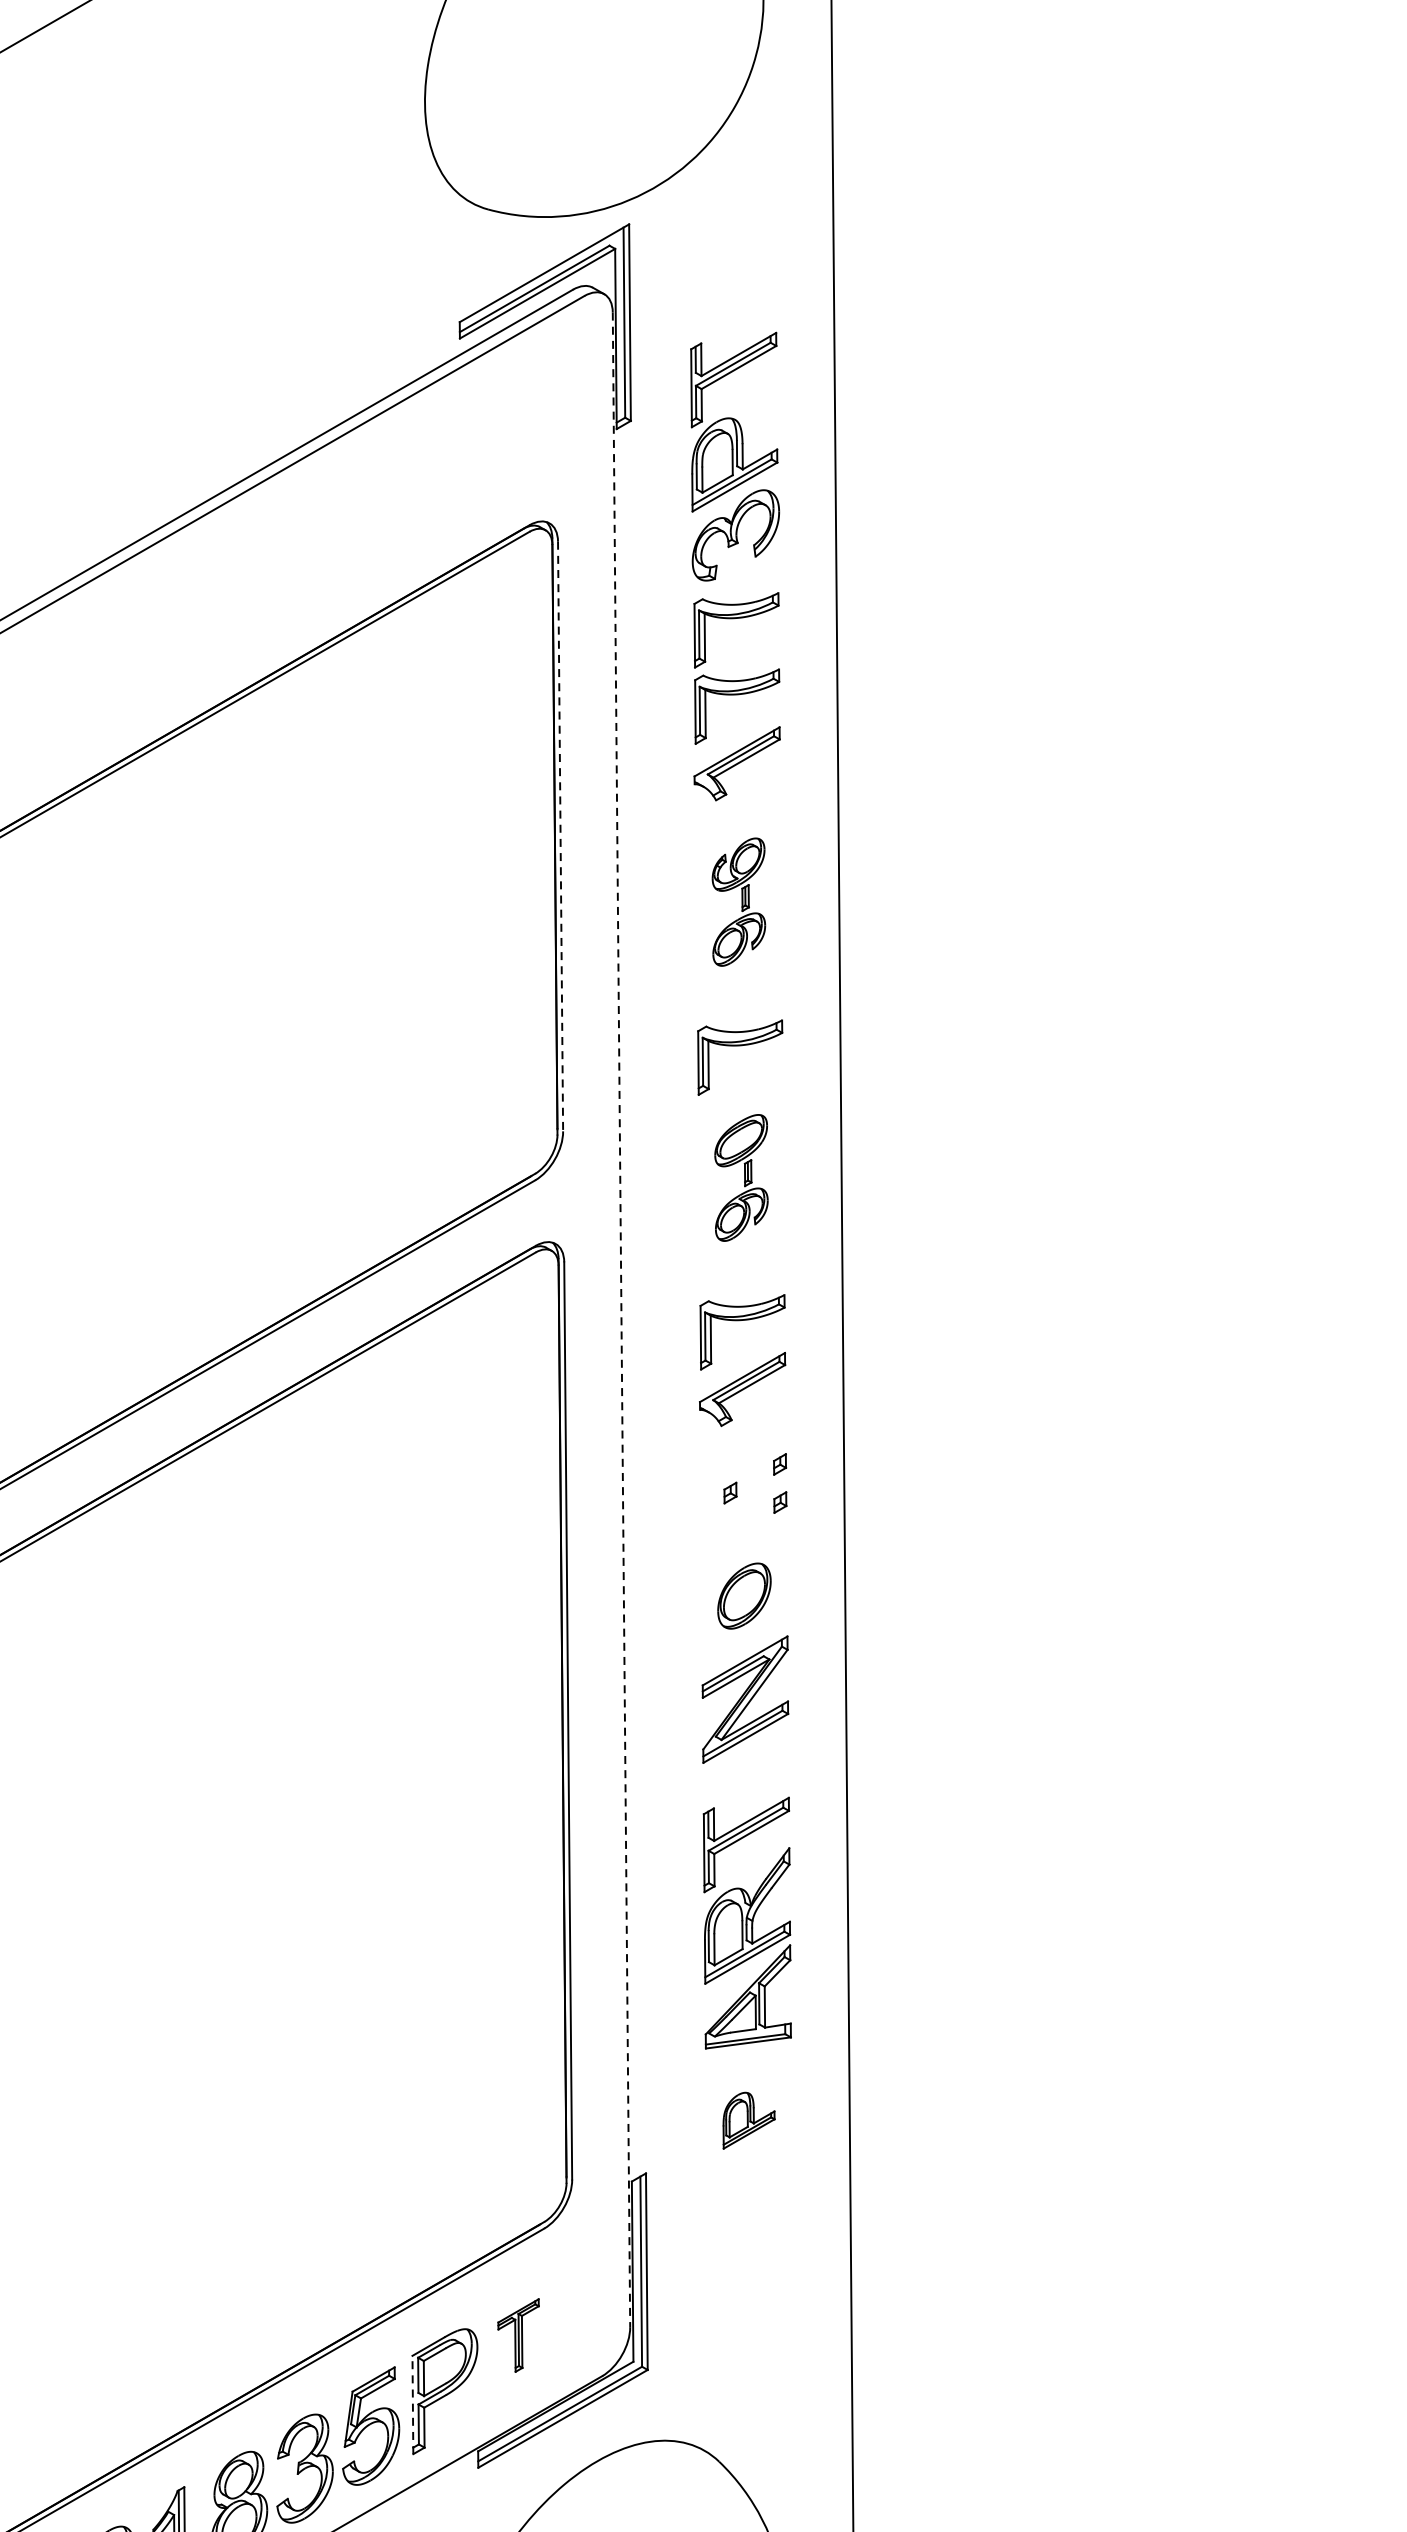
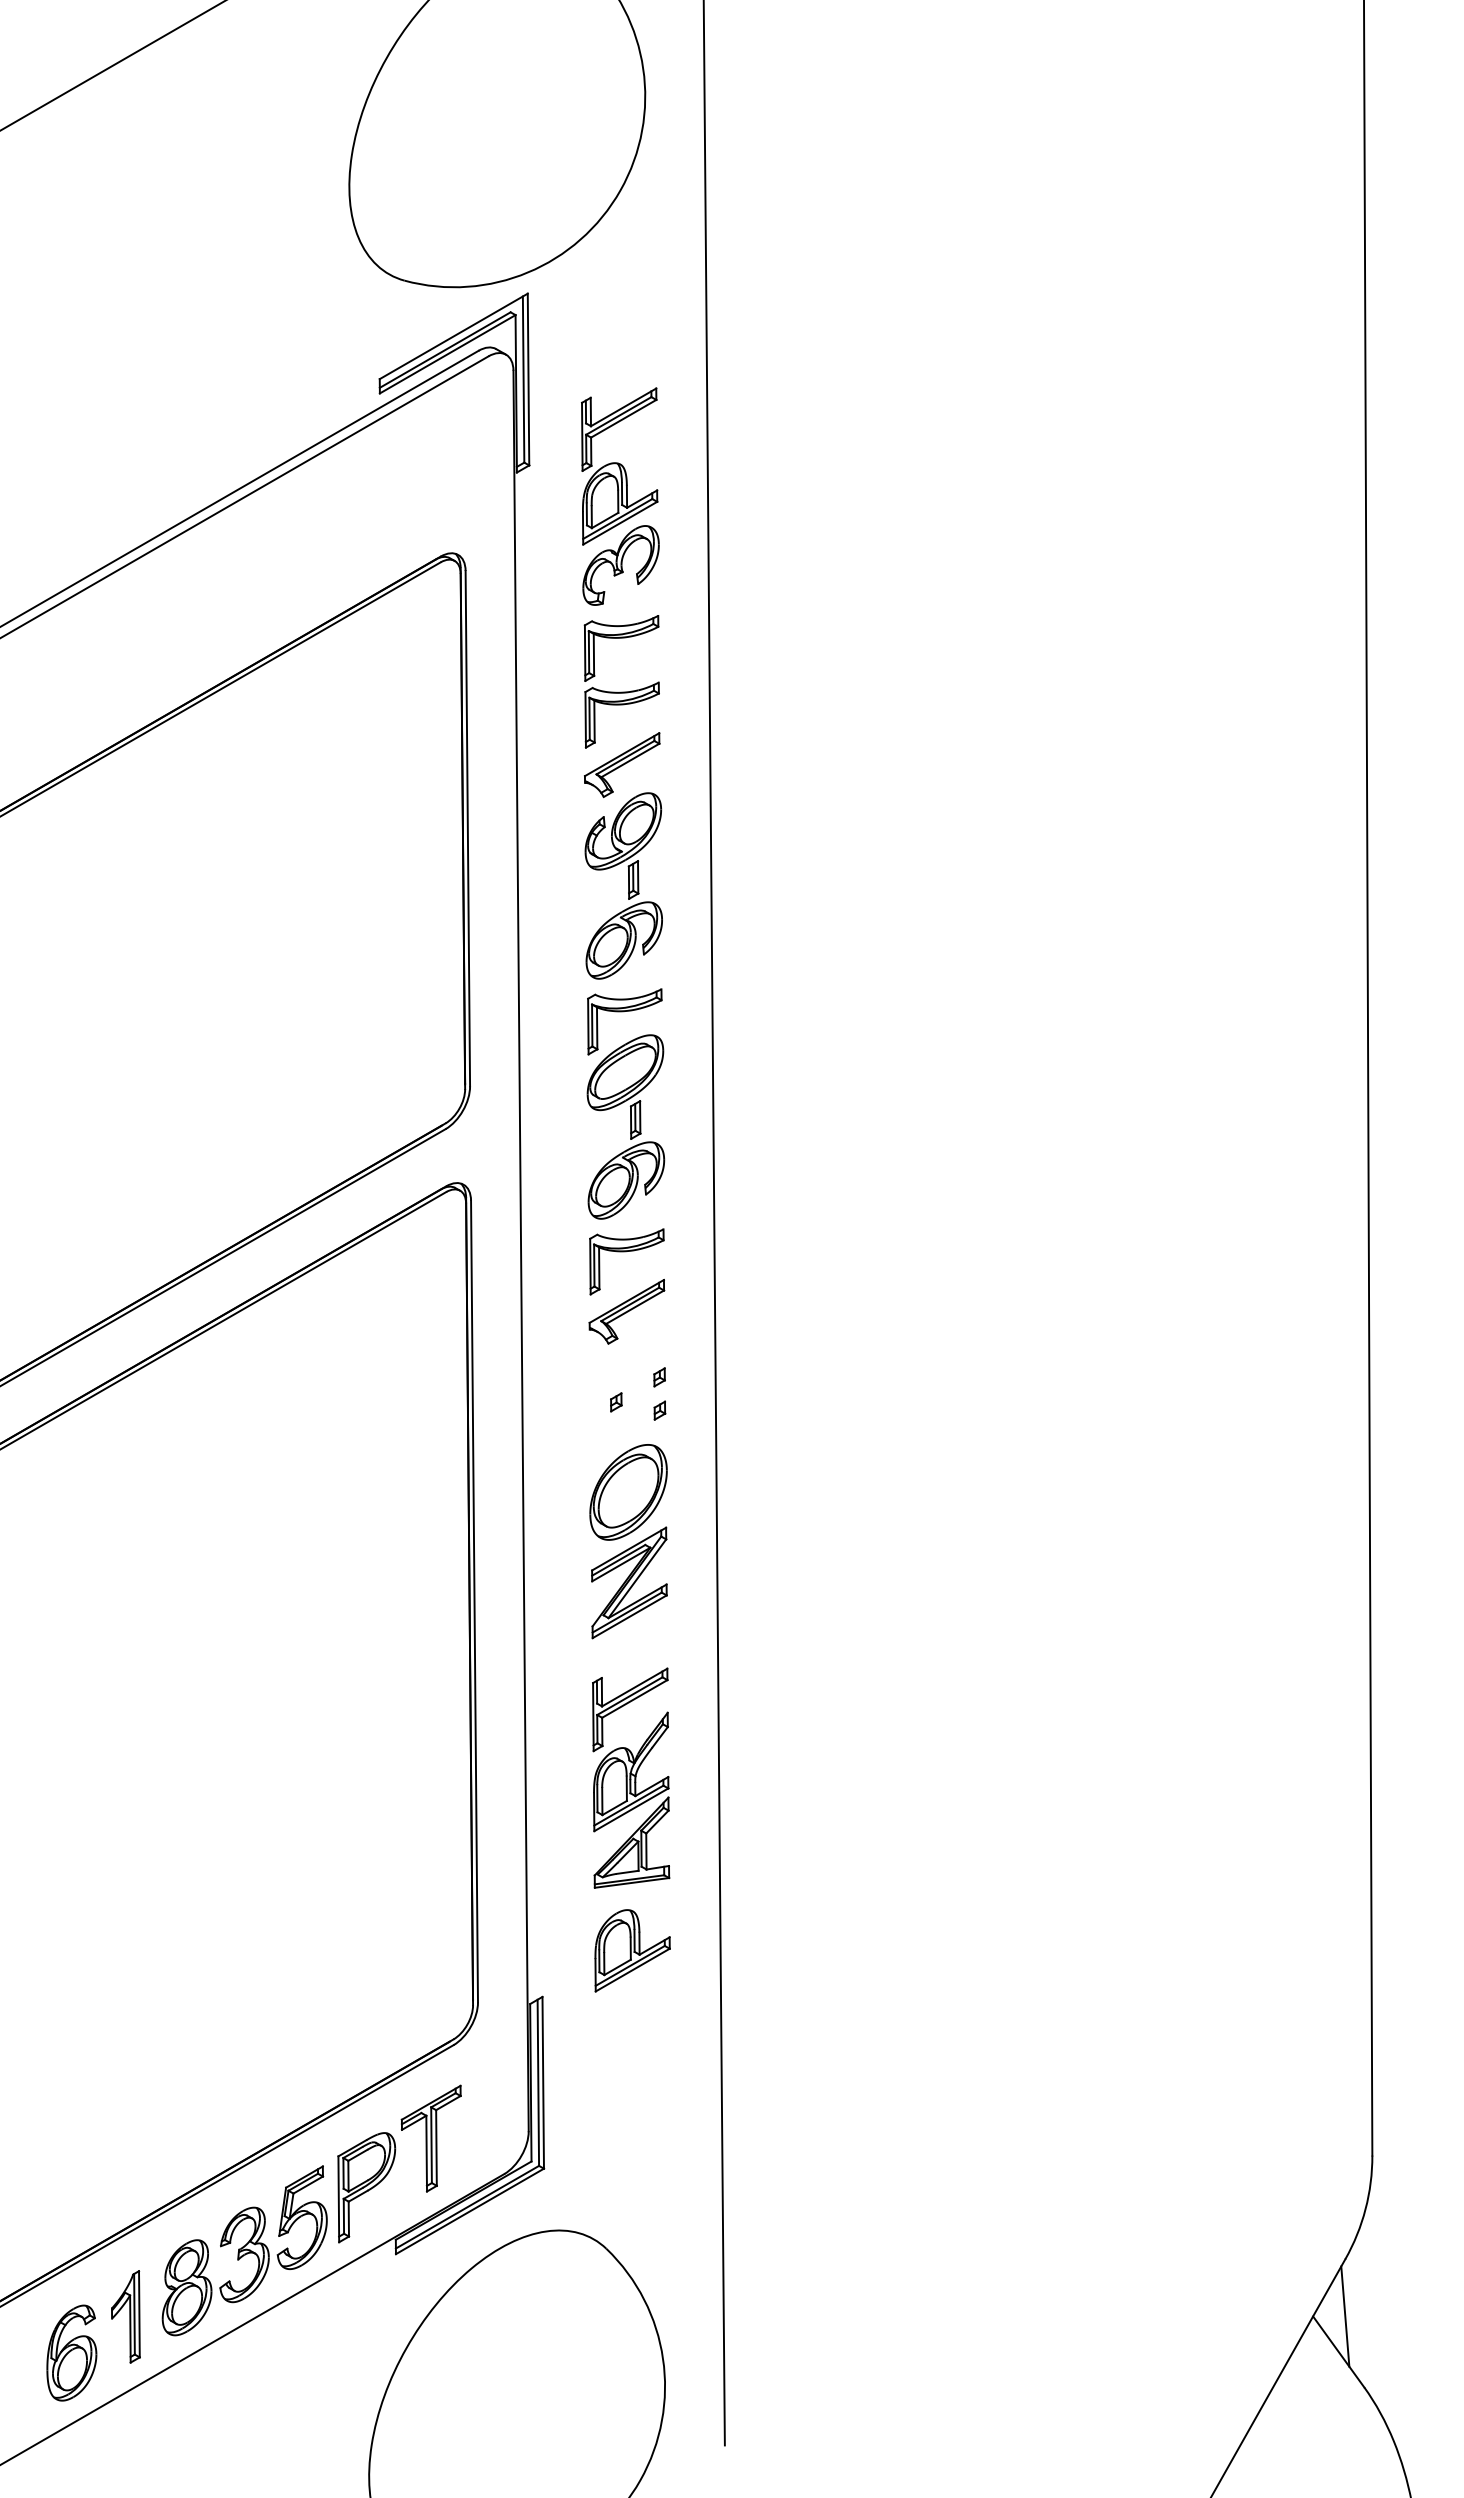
line: (560, 836) -> (467, 828), dashed -> solid
part: (738, 901) -> (623, 885), size x1.67
part: (740, 1177) -> (625, 1126), size x1.67
line: (621, 1320) -> (521, 1251), dashed -> solid
part: (744, 1596) -> (628, 1492), size x1.67
part: (748, 2120) -> (632, 1950), size x1.67
part: (517, 2335) -> (430, 2138), size x1.67
line: (412, 2405) -> (338, 2199), dashed -> solid

